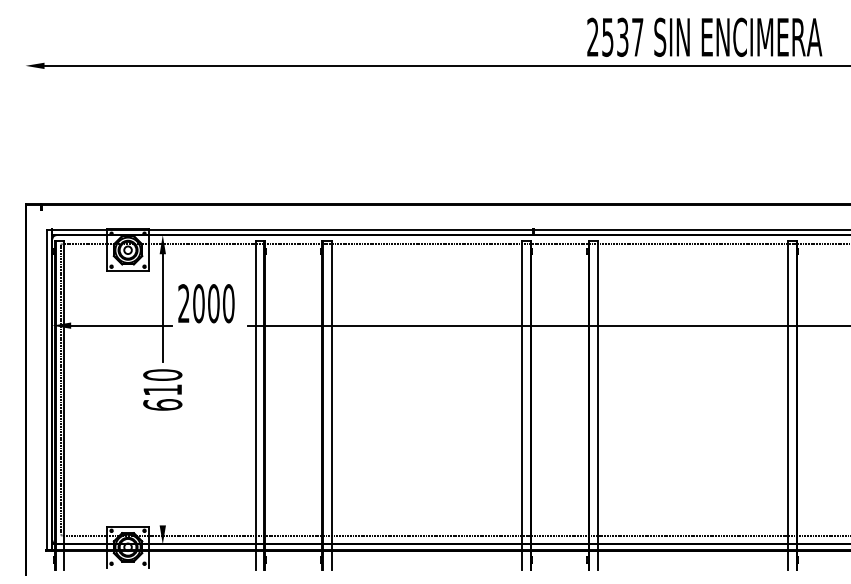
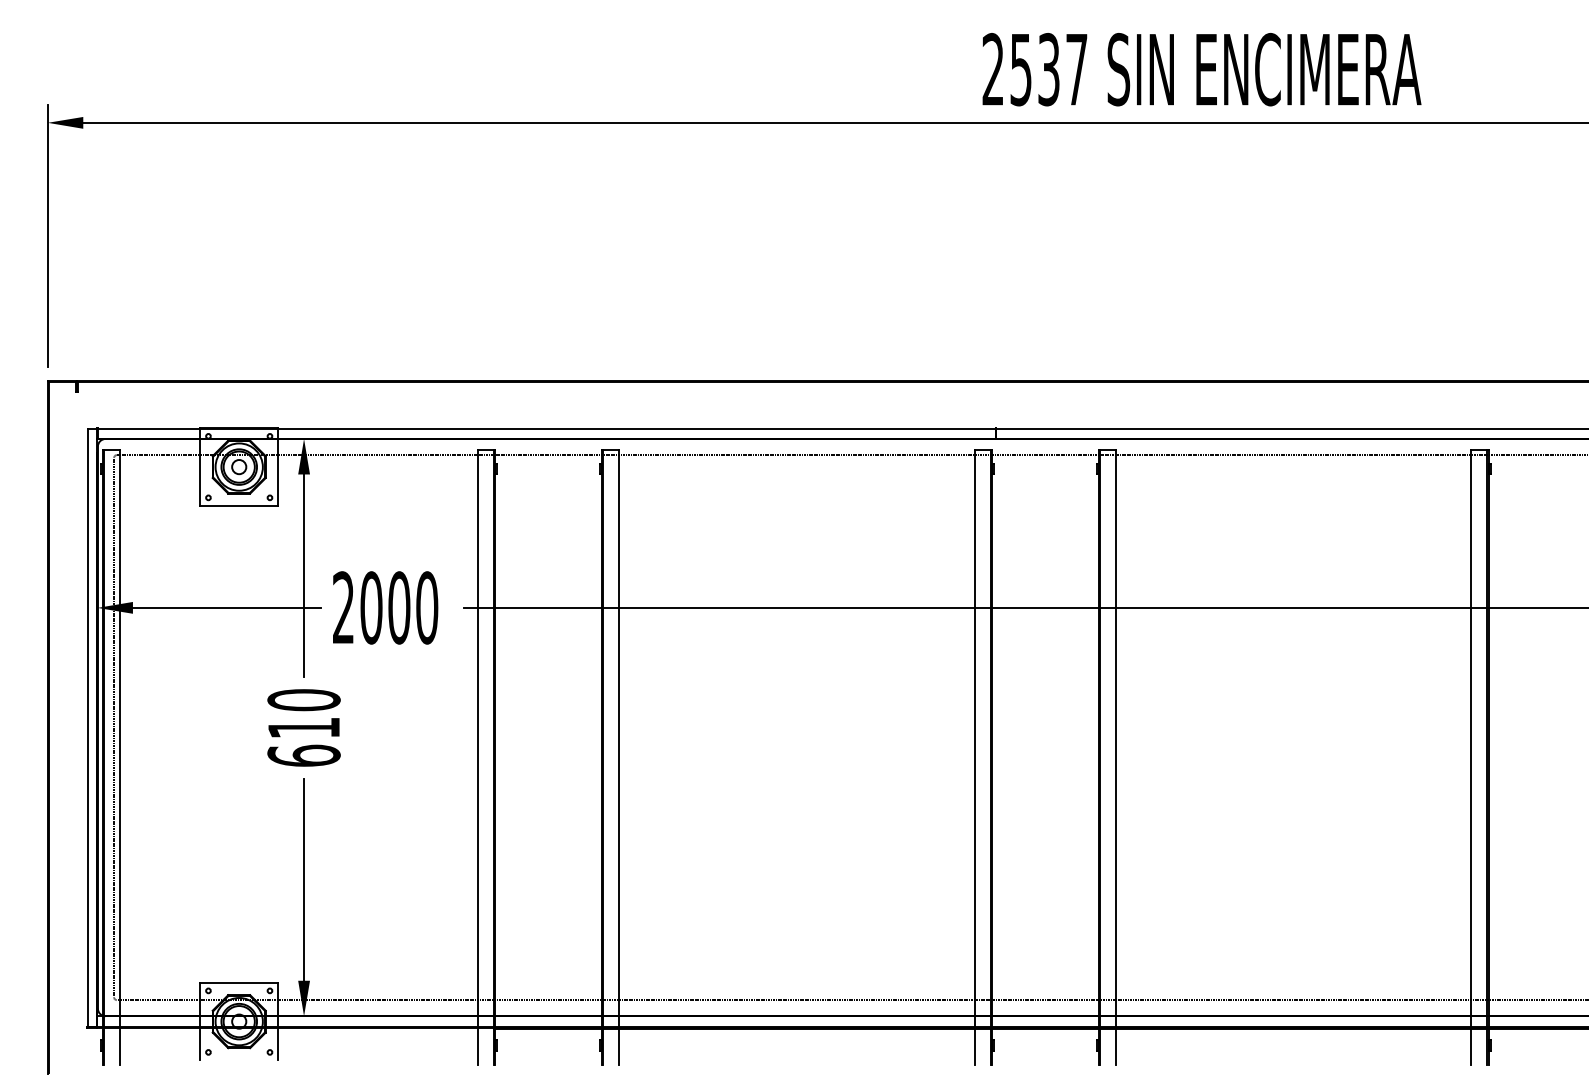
text: (704, 36) -> (1201, 68), moved
line: (25, 126) -> (47, 236), added
text: (206, 303) -> (385, 607), moved
line: (162, 471) -> (303, 880), added

